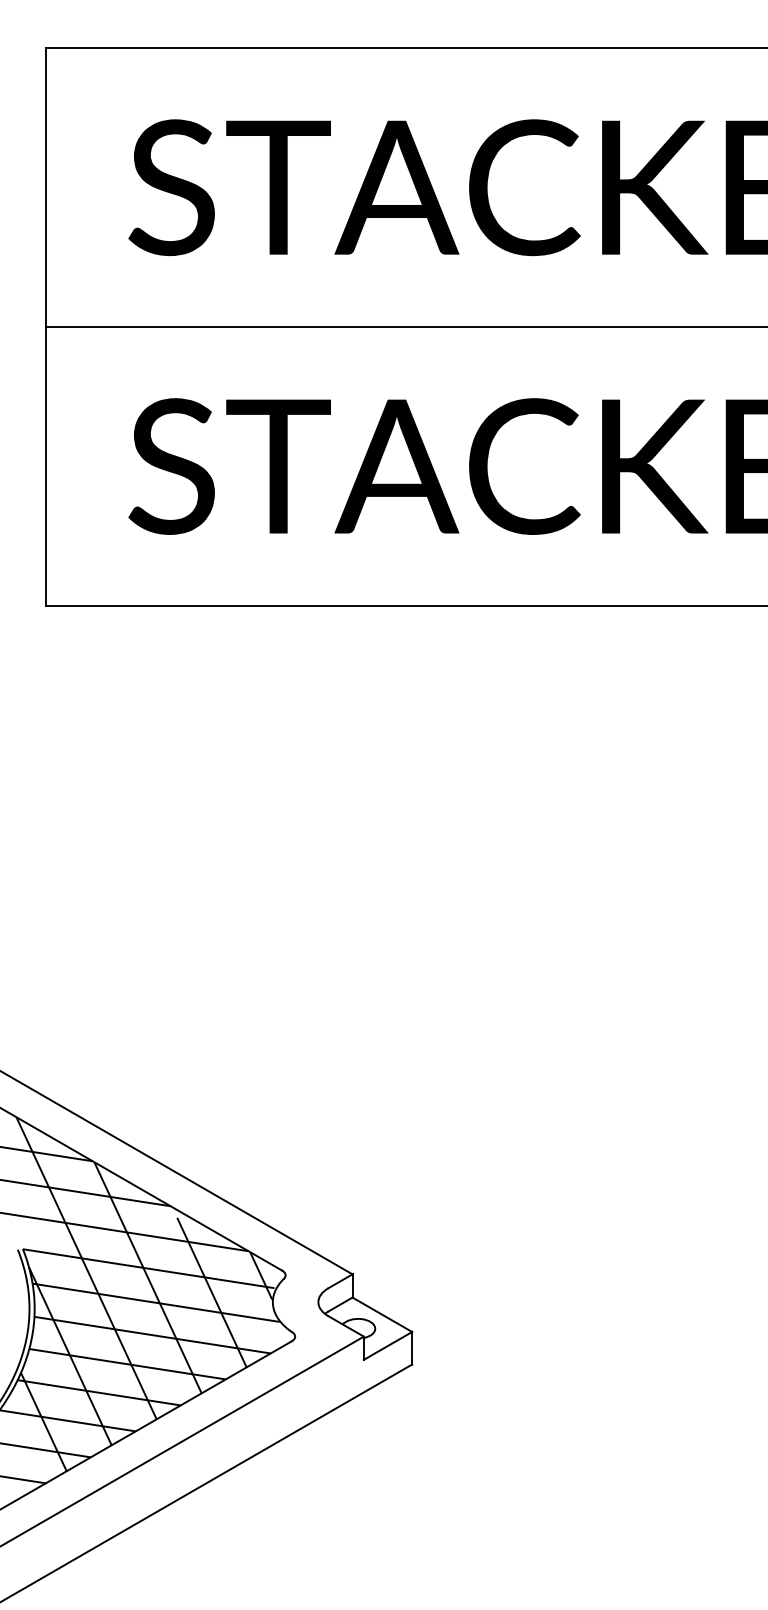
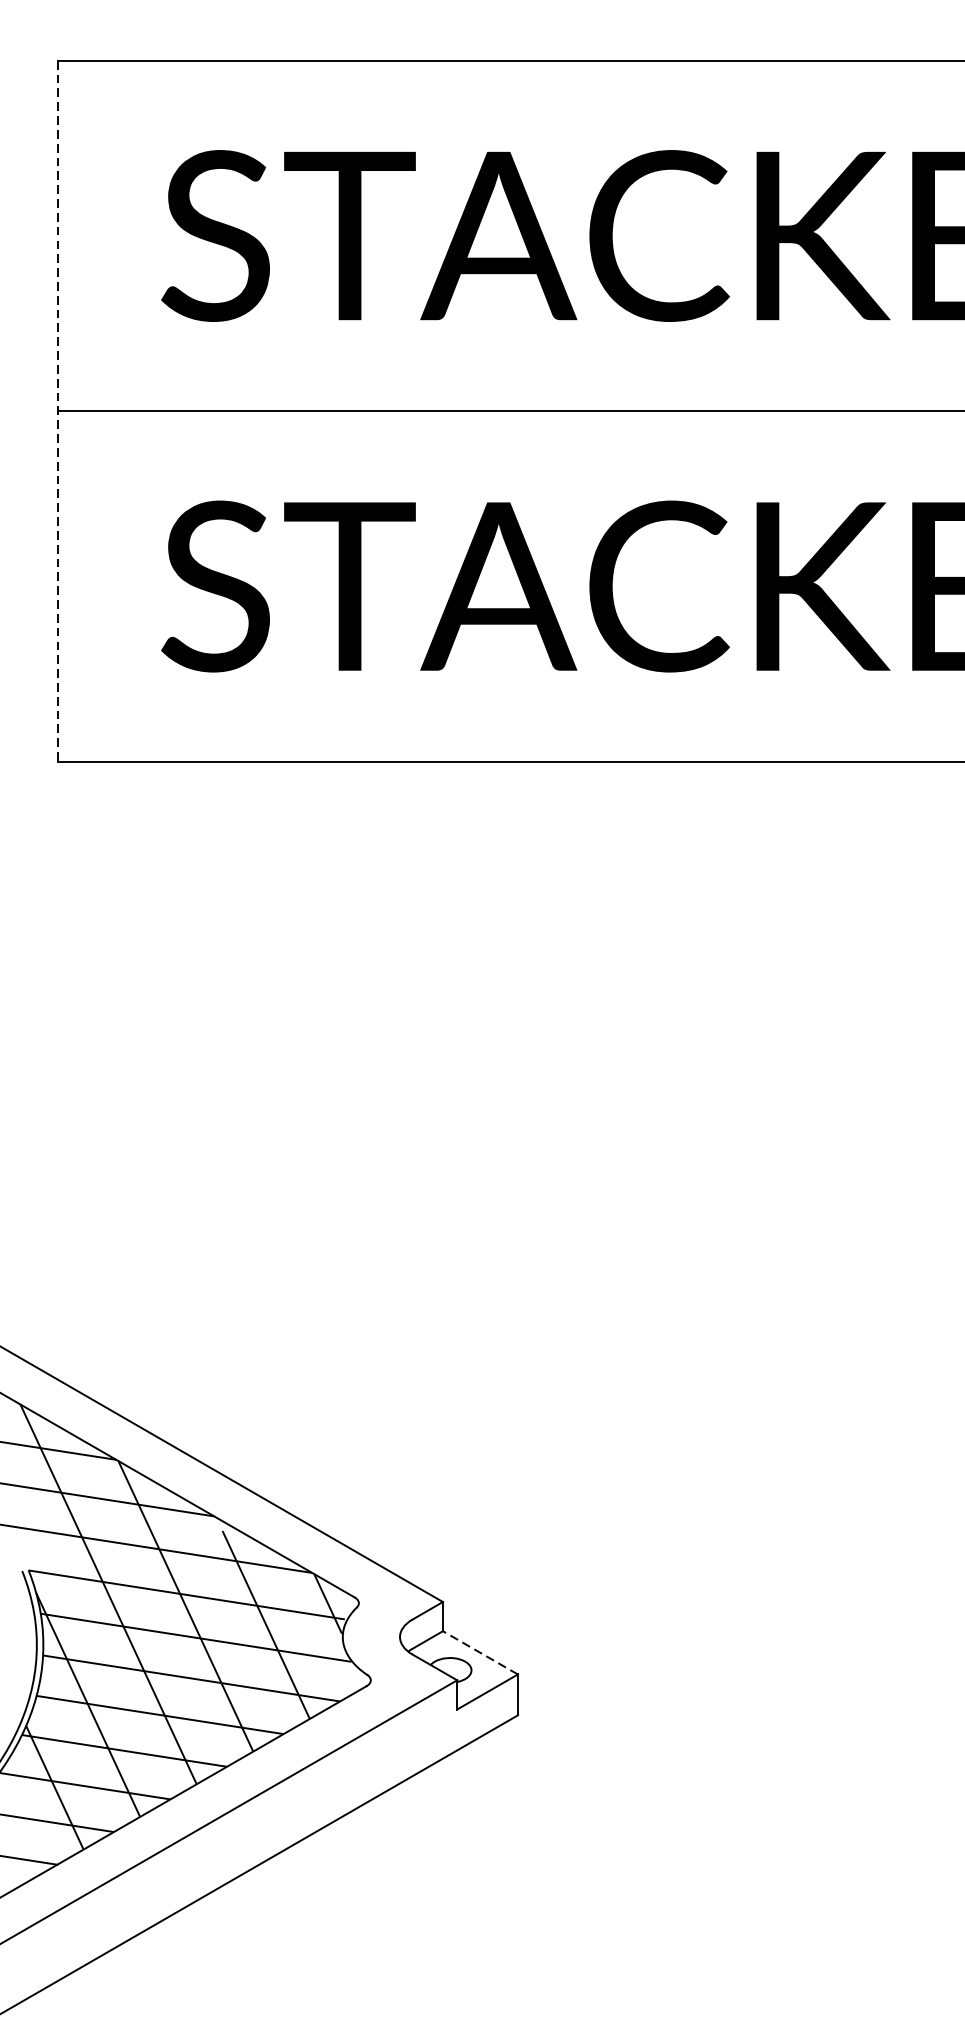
line: (46, 327) -> (58, 411), solid -> dashed
line: (381, 1314) -> (479, 1652), solid -> dashed

